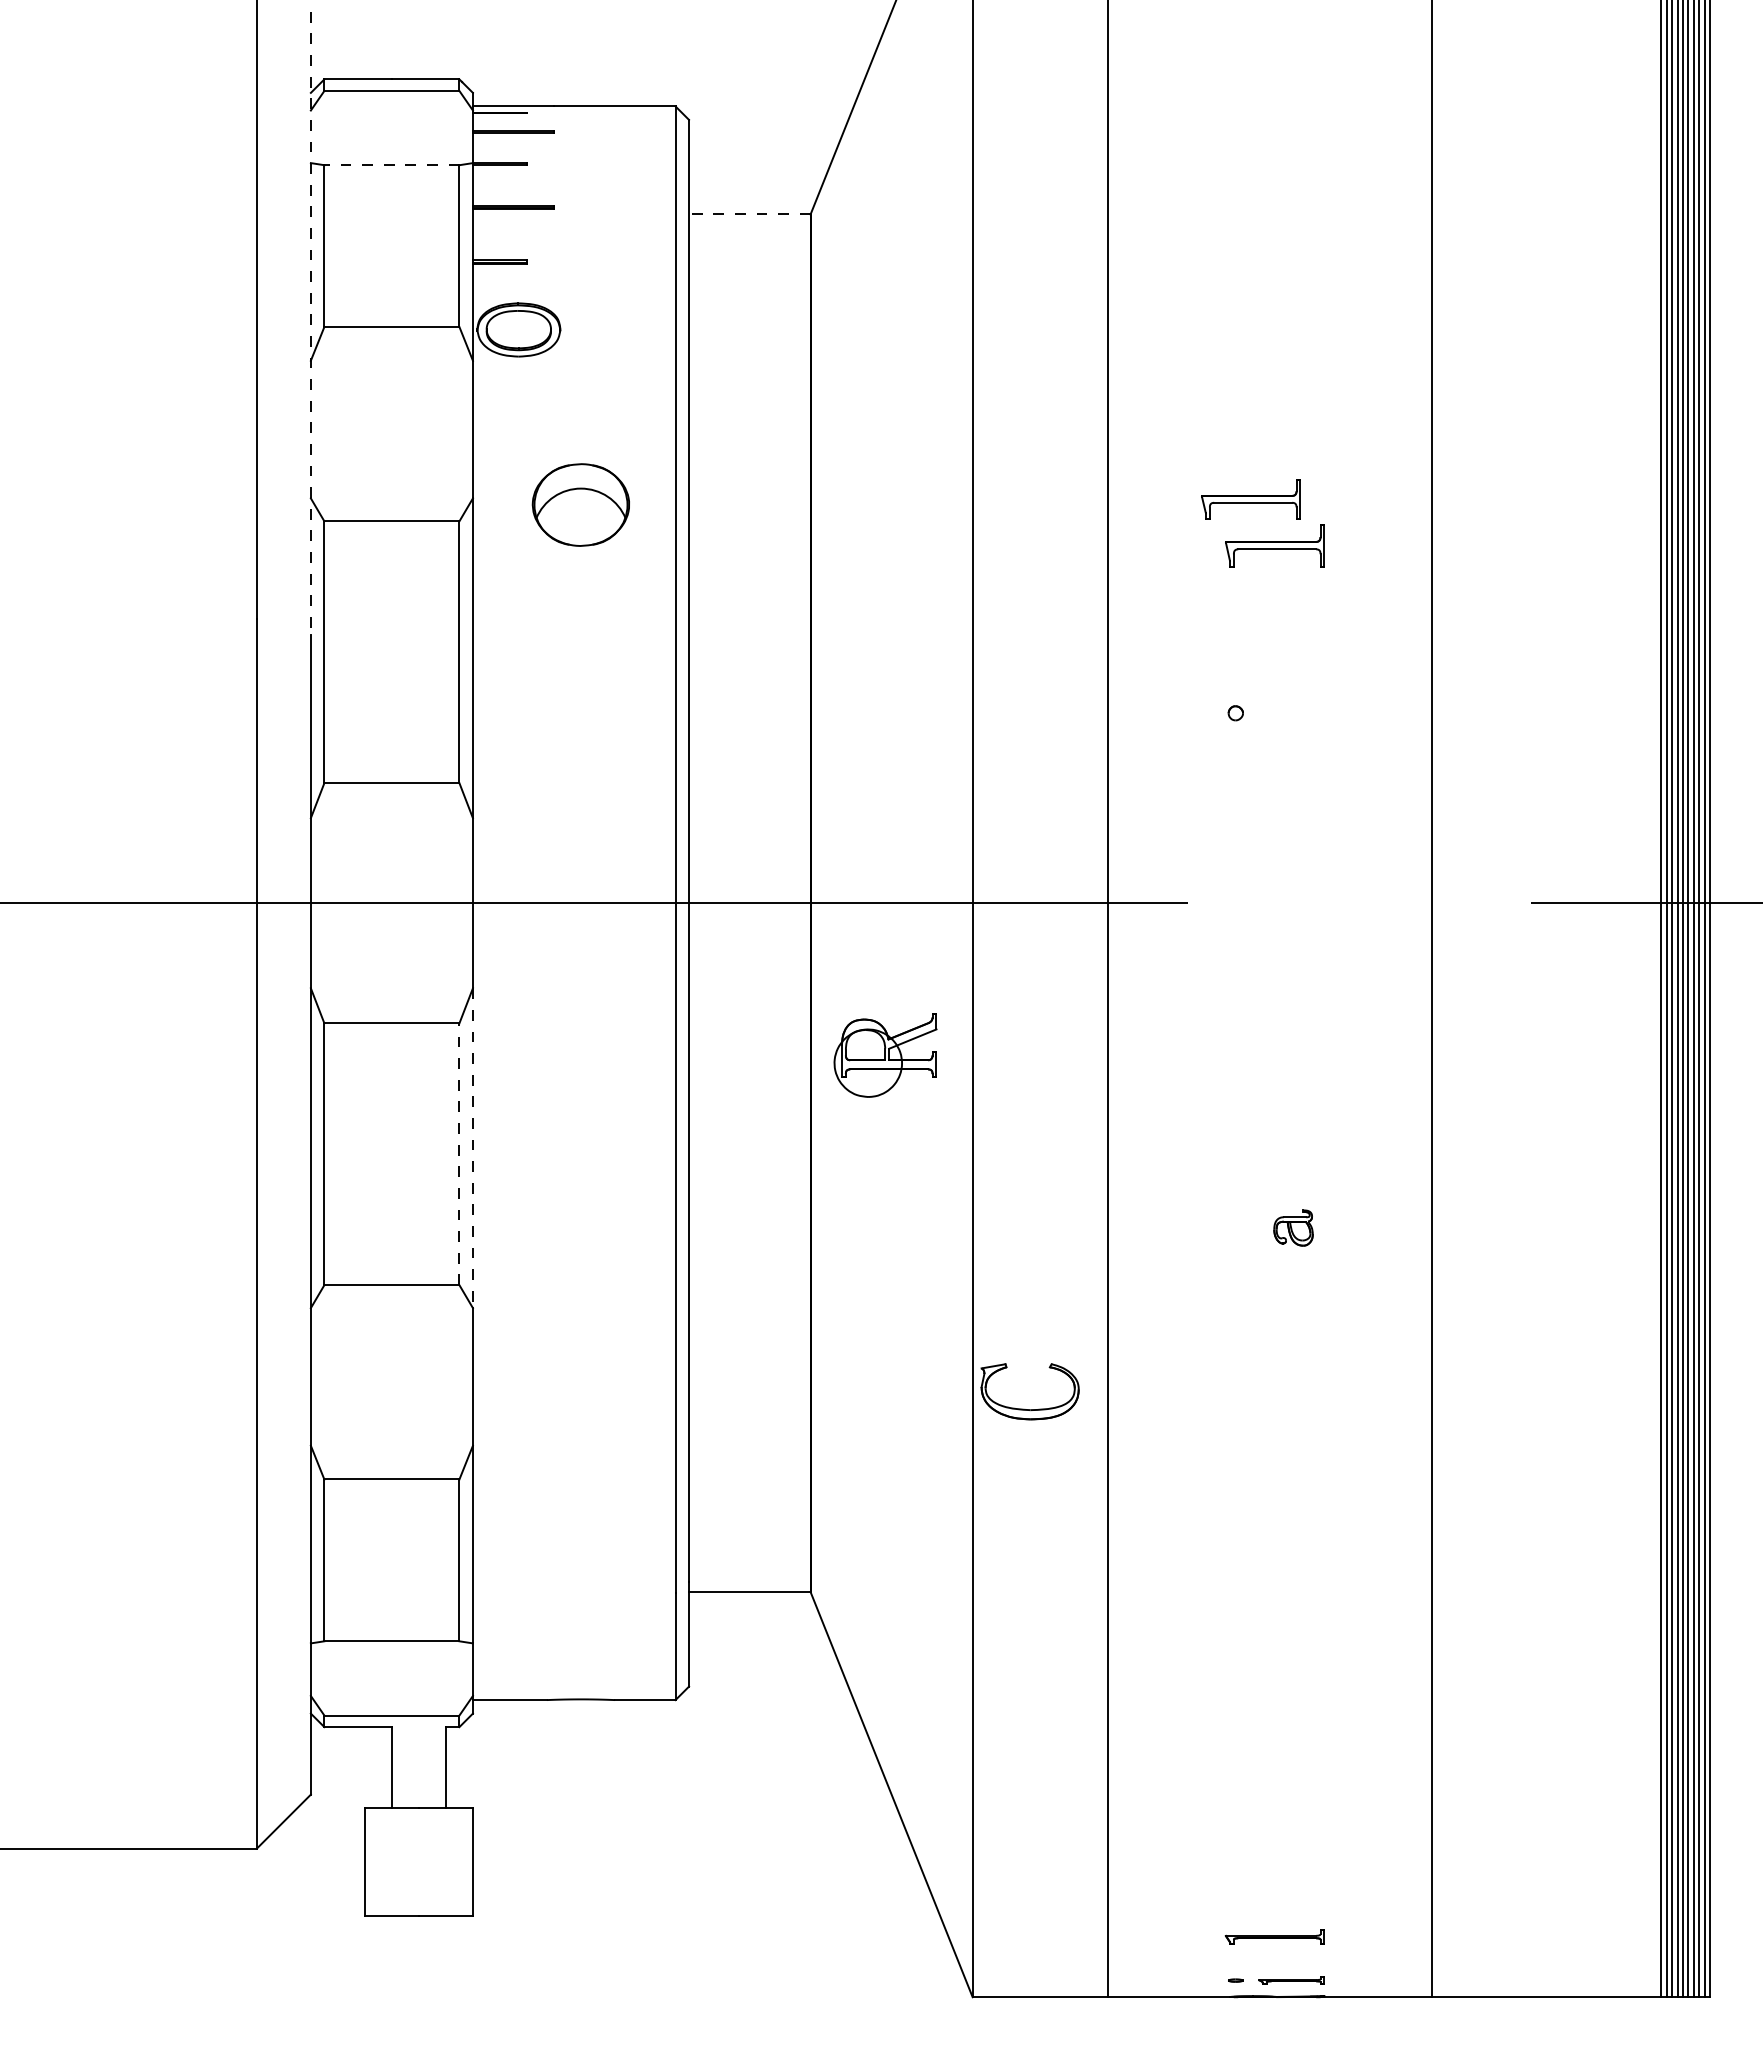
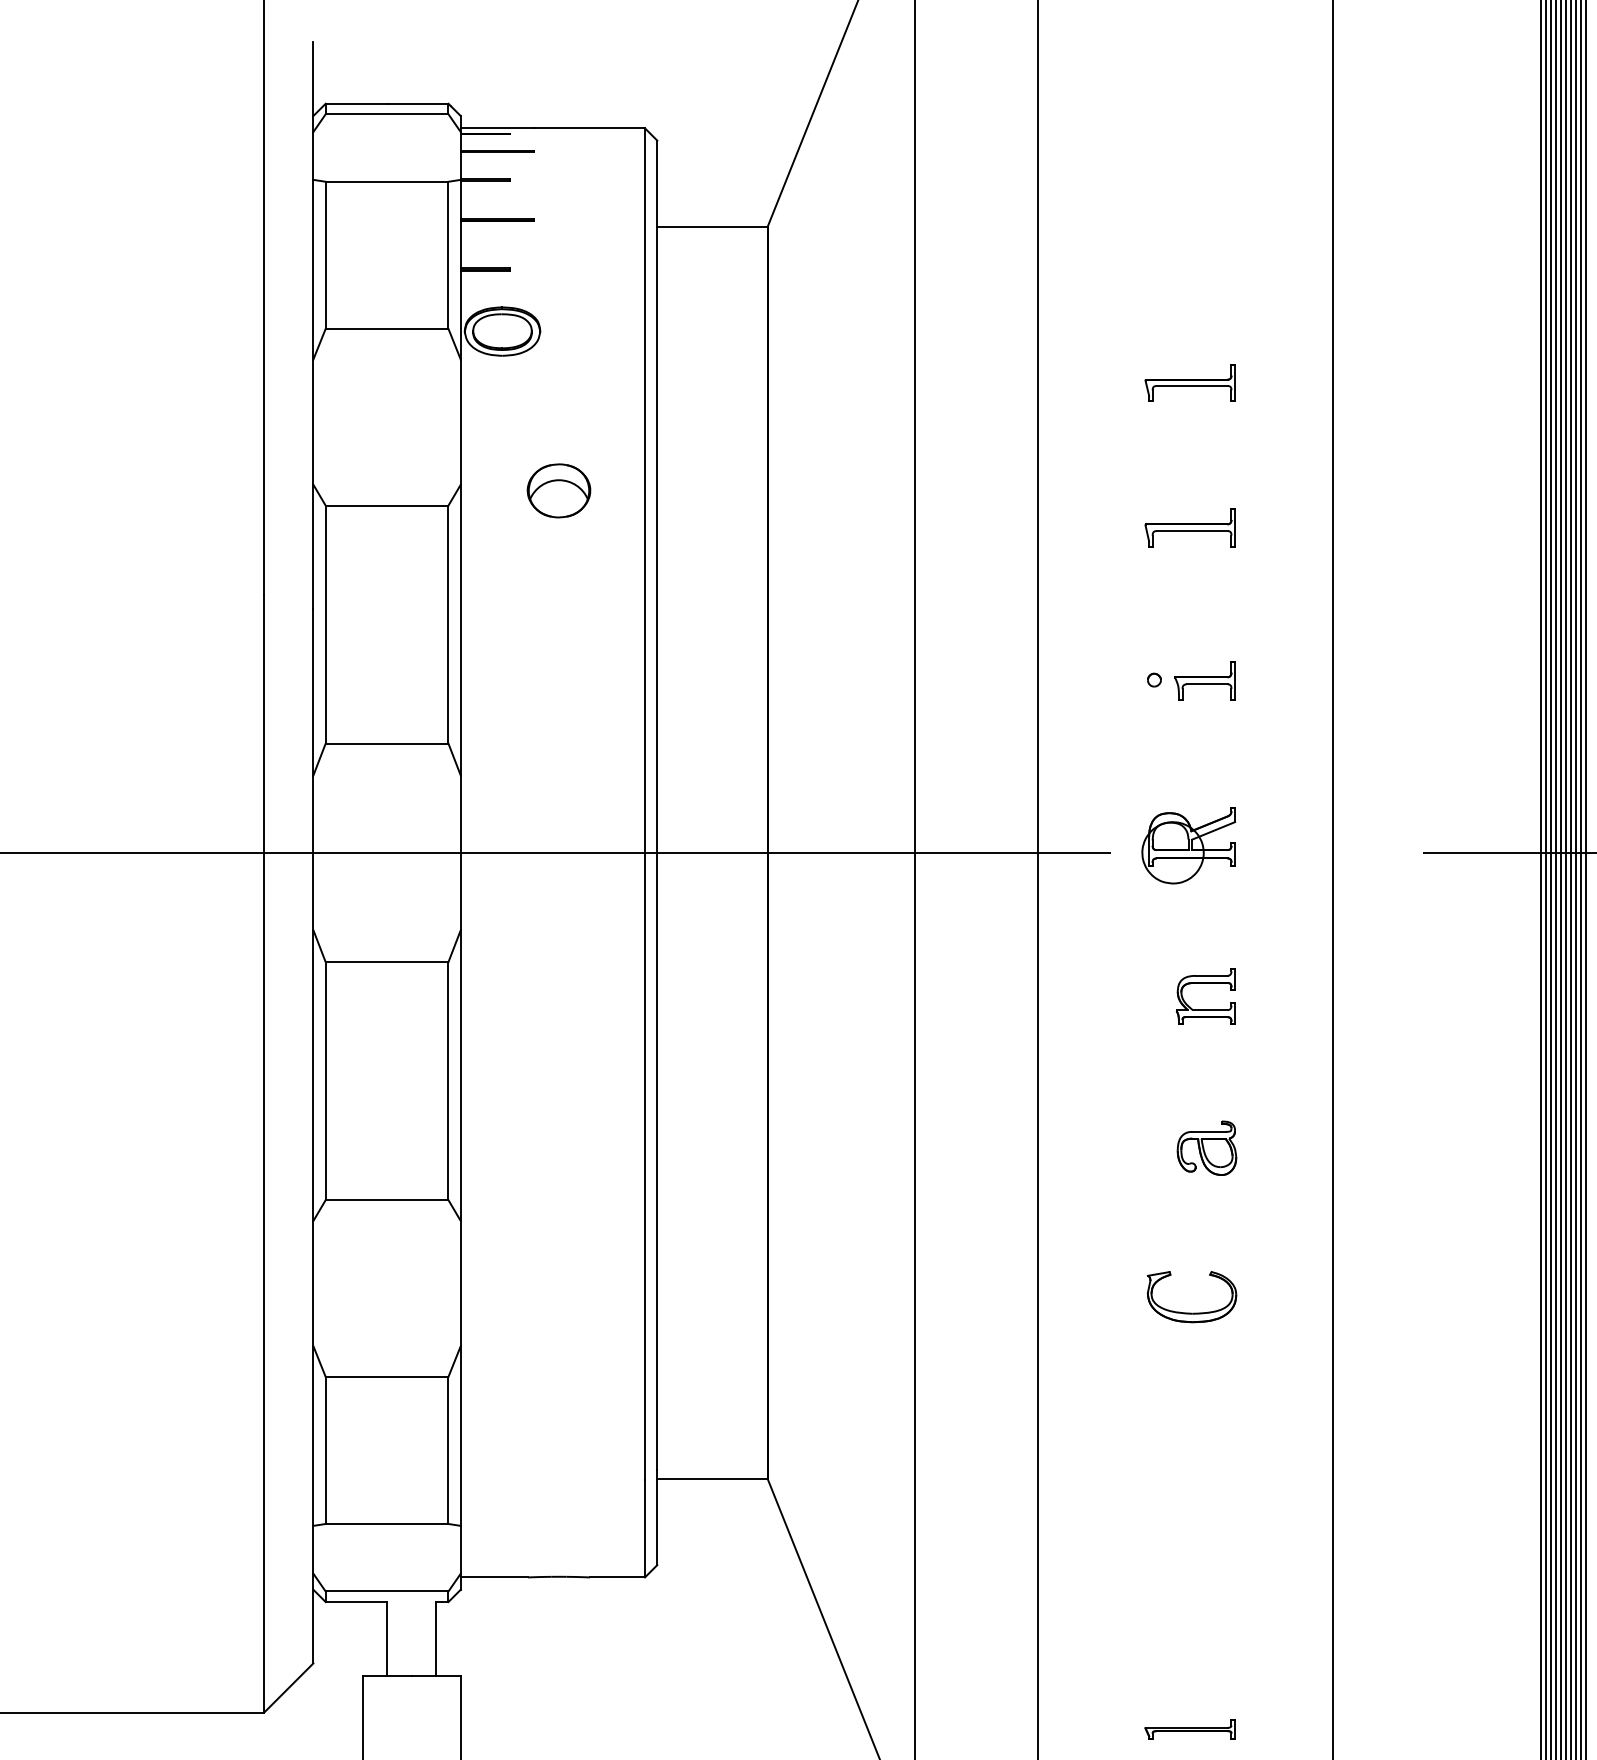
line: (391, 165) -> (386, 182), dashed -> solid
line: (749, 214) -> (712, 226), dashed -> solid
line: (310, 323) -> (313, 325), dashed -> solid
part: (1250, 499) -> (1189, 382), moved
part: (580, 505) -> (558, 491), size x0.71
part: (1291, 713) -> (1205, 680), added
part: (885, 1055) -> (1188, 845), moved
part: (1291, 1075) -> (1205, 1009), added
line: (472, 1148) -> (460, 1075), dashed -> solid
line: (459, 1154) -> (448, 1081), dashed -> solid
part: (1293, 1227) -> (1206, 1147), size x1.67
part: (1024, 1408) -> (1186, 1312), moved
part: (1274, 1867) -> (1189, 1729), added

